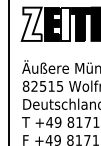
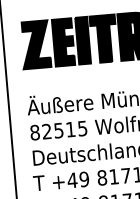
fill: (31, 23) -> (35, 43), added
fill: (65, 23) -> (82, 39), added

